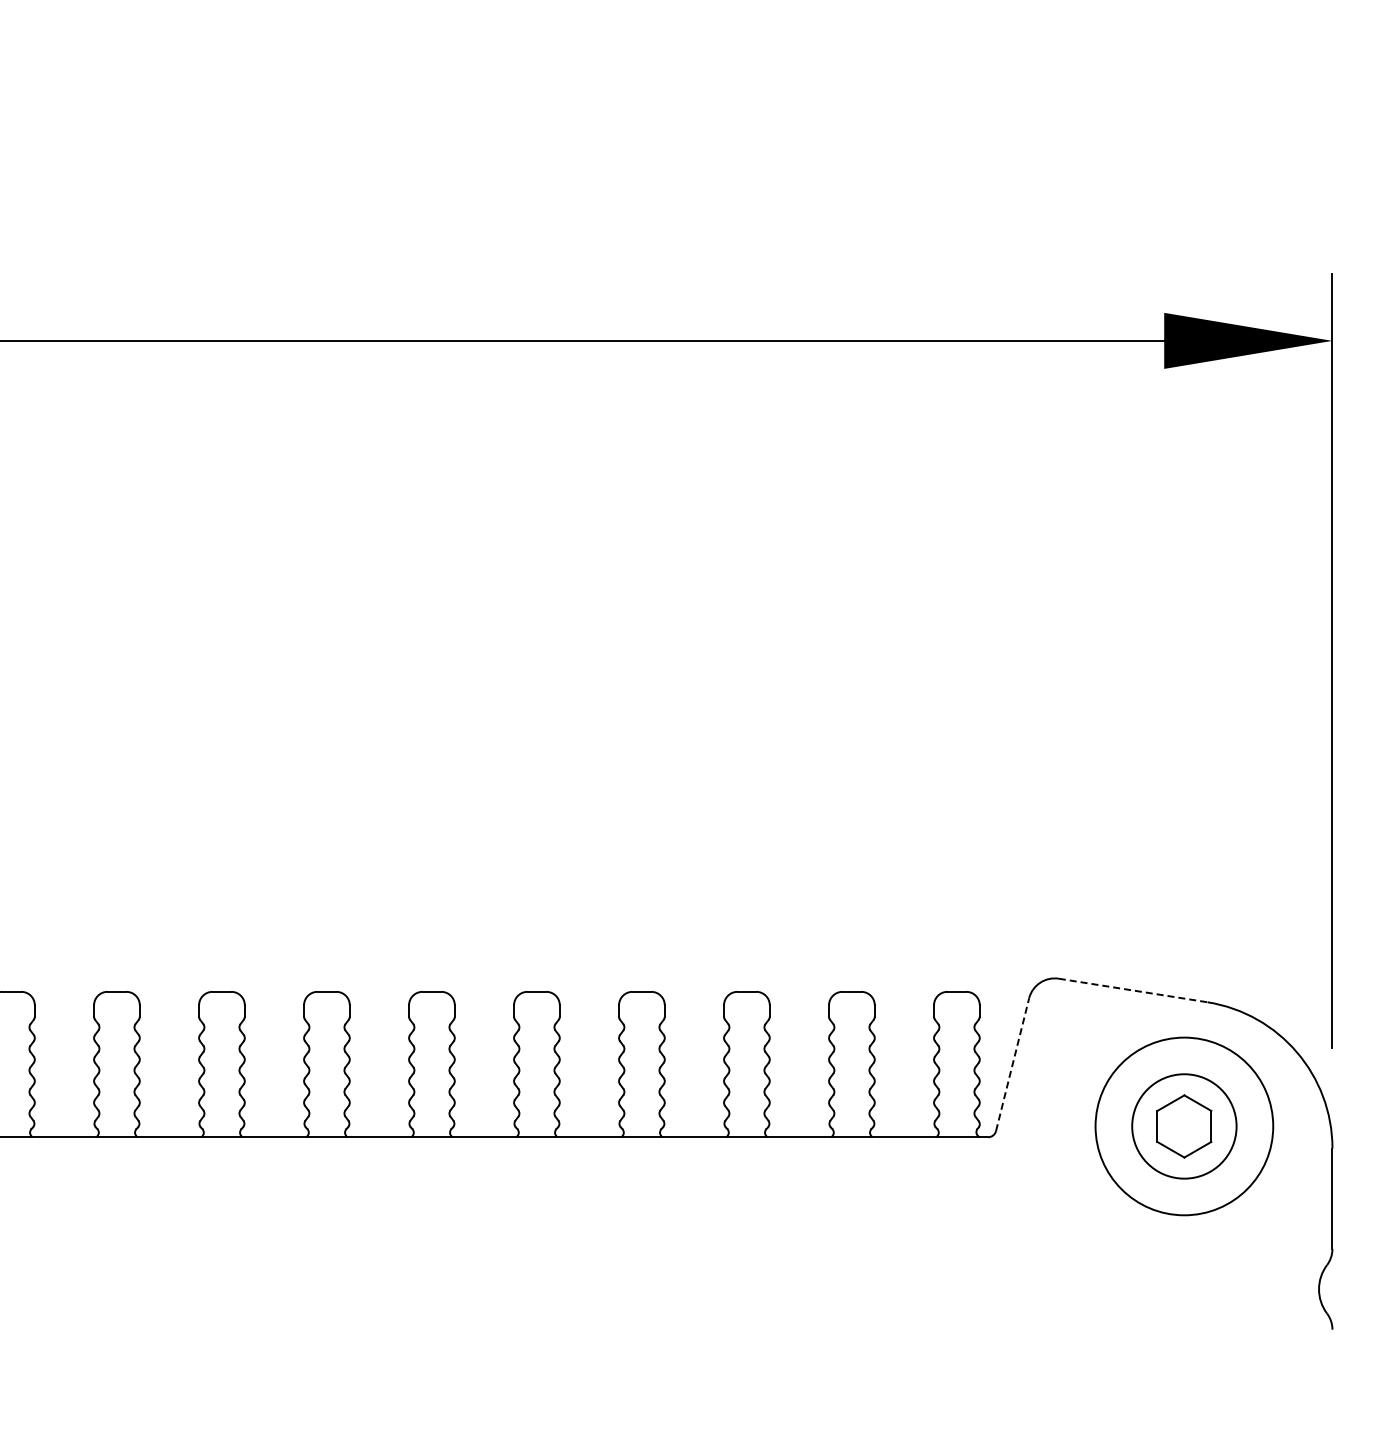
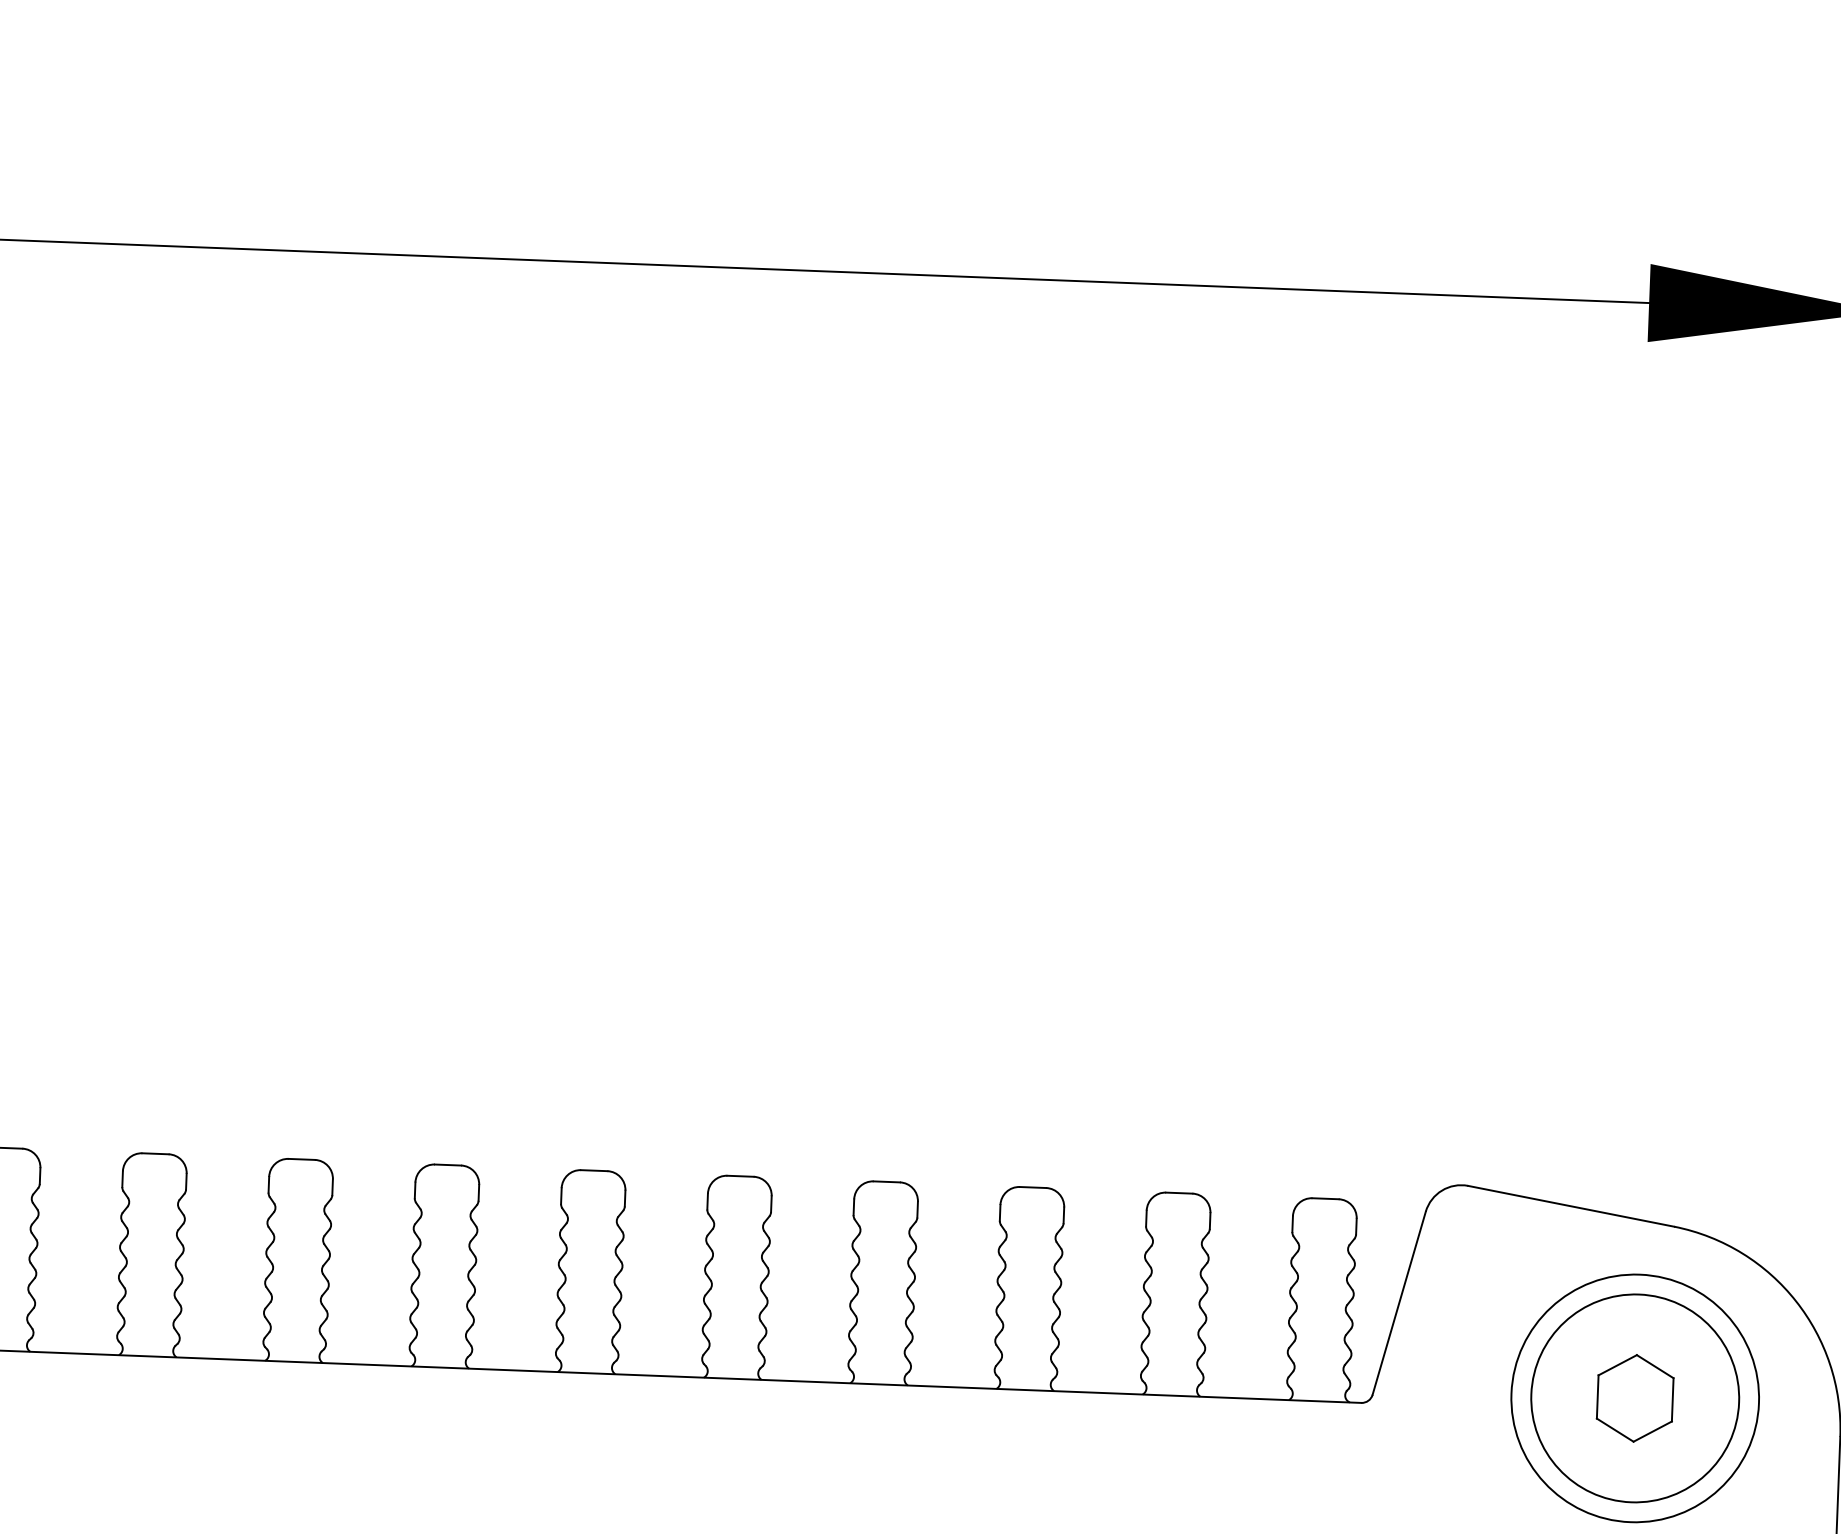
line: (1133, 990) -> (1571, 1206), dashed -> solid
line: (1012, 1064) -> (1399, 1302), dashed -> solid
circle: (1183, 1126) -> (1633, 1398), size x1.43

